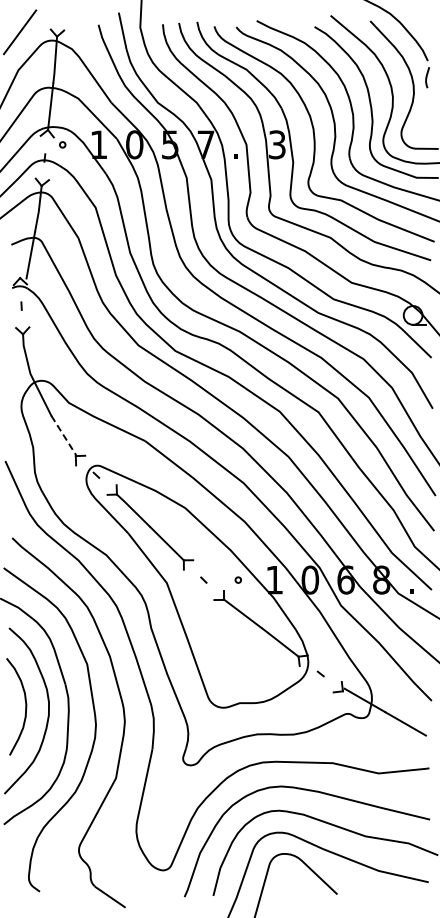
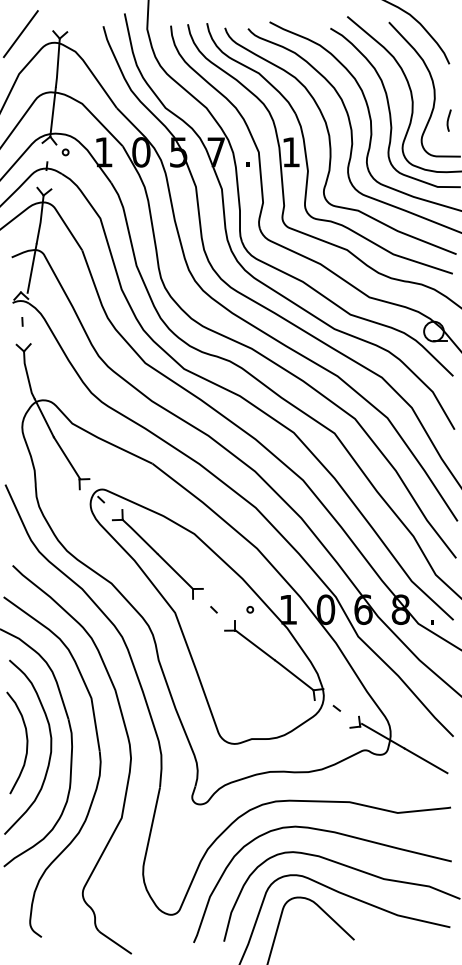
curve: (427, 77) -> (449, 120), moved
text: (277, 144) -> (291, 151), 3 -> 1
line: (64, 436) -> (67, 458), dashed -> solid

